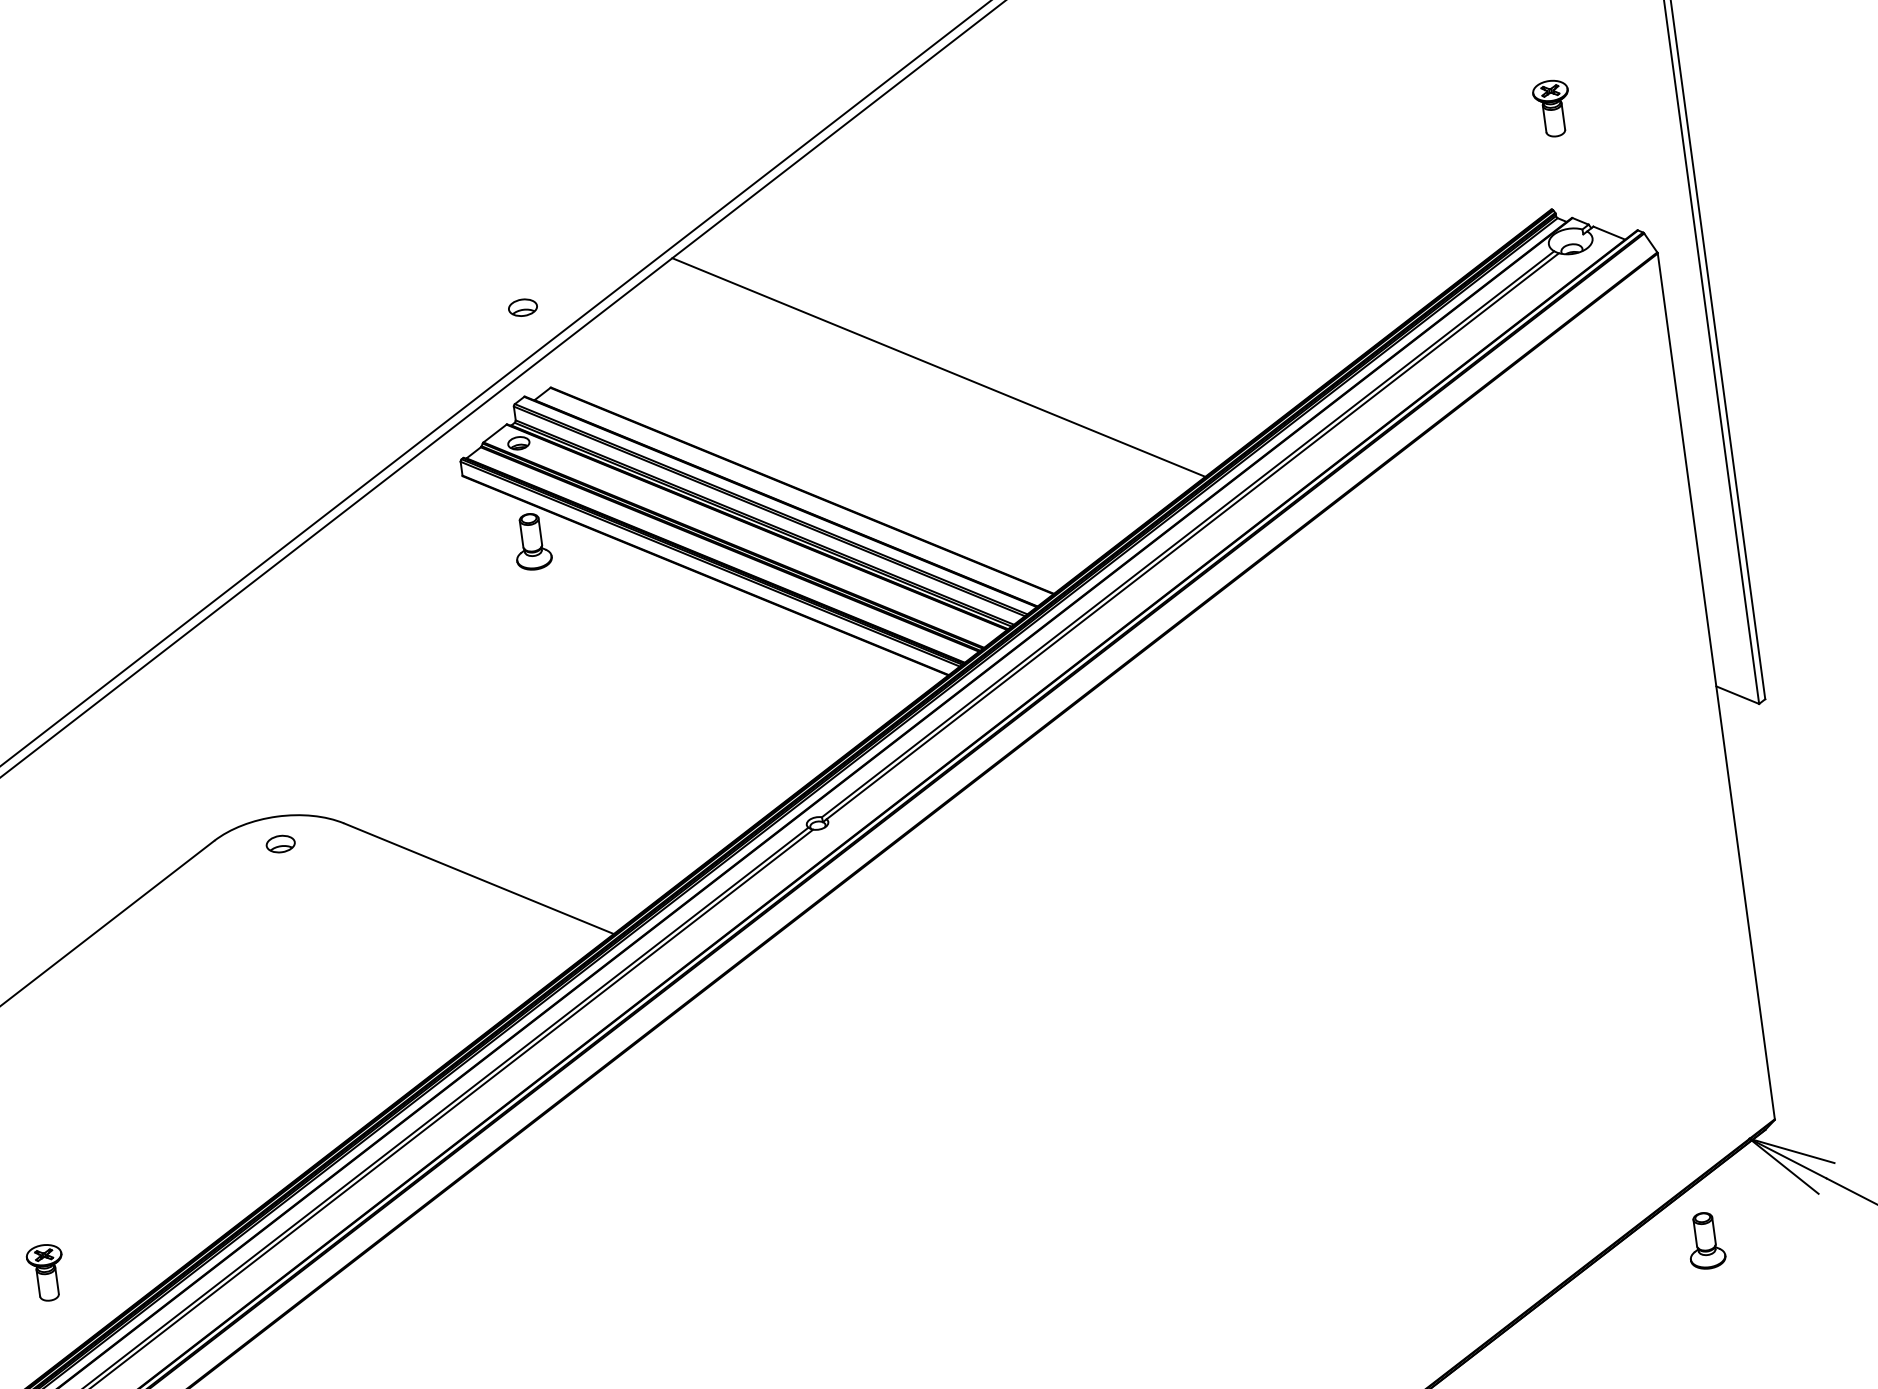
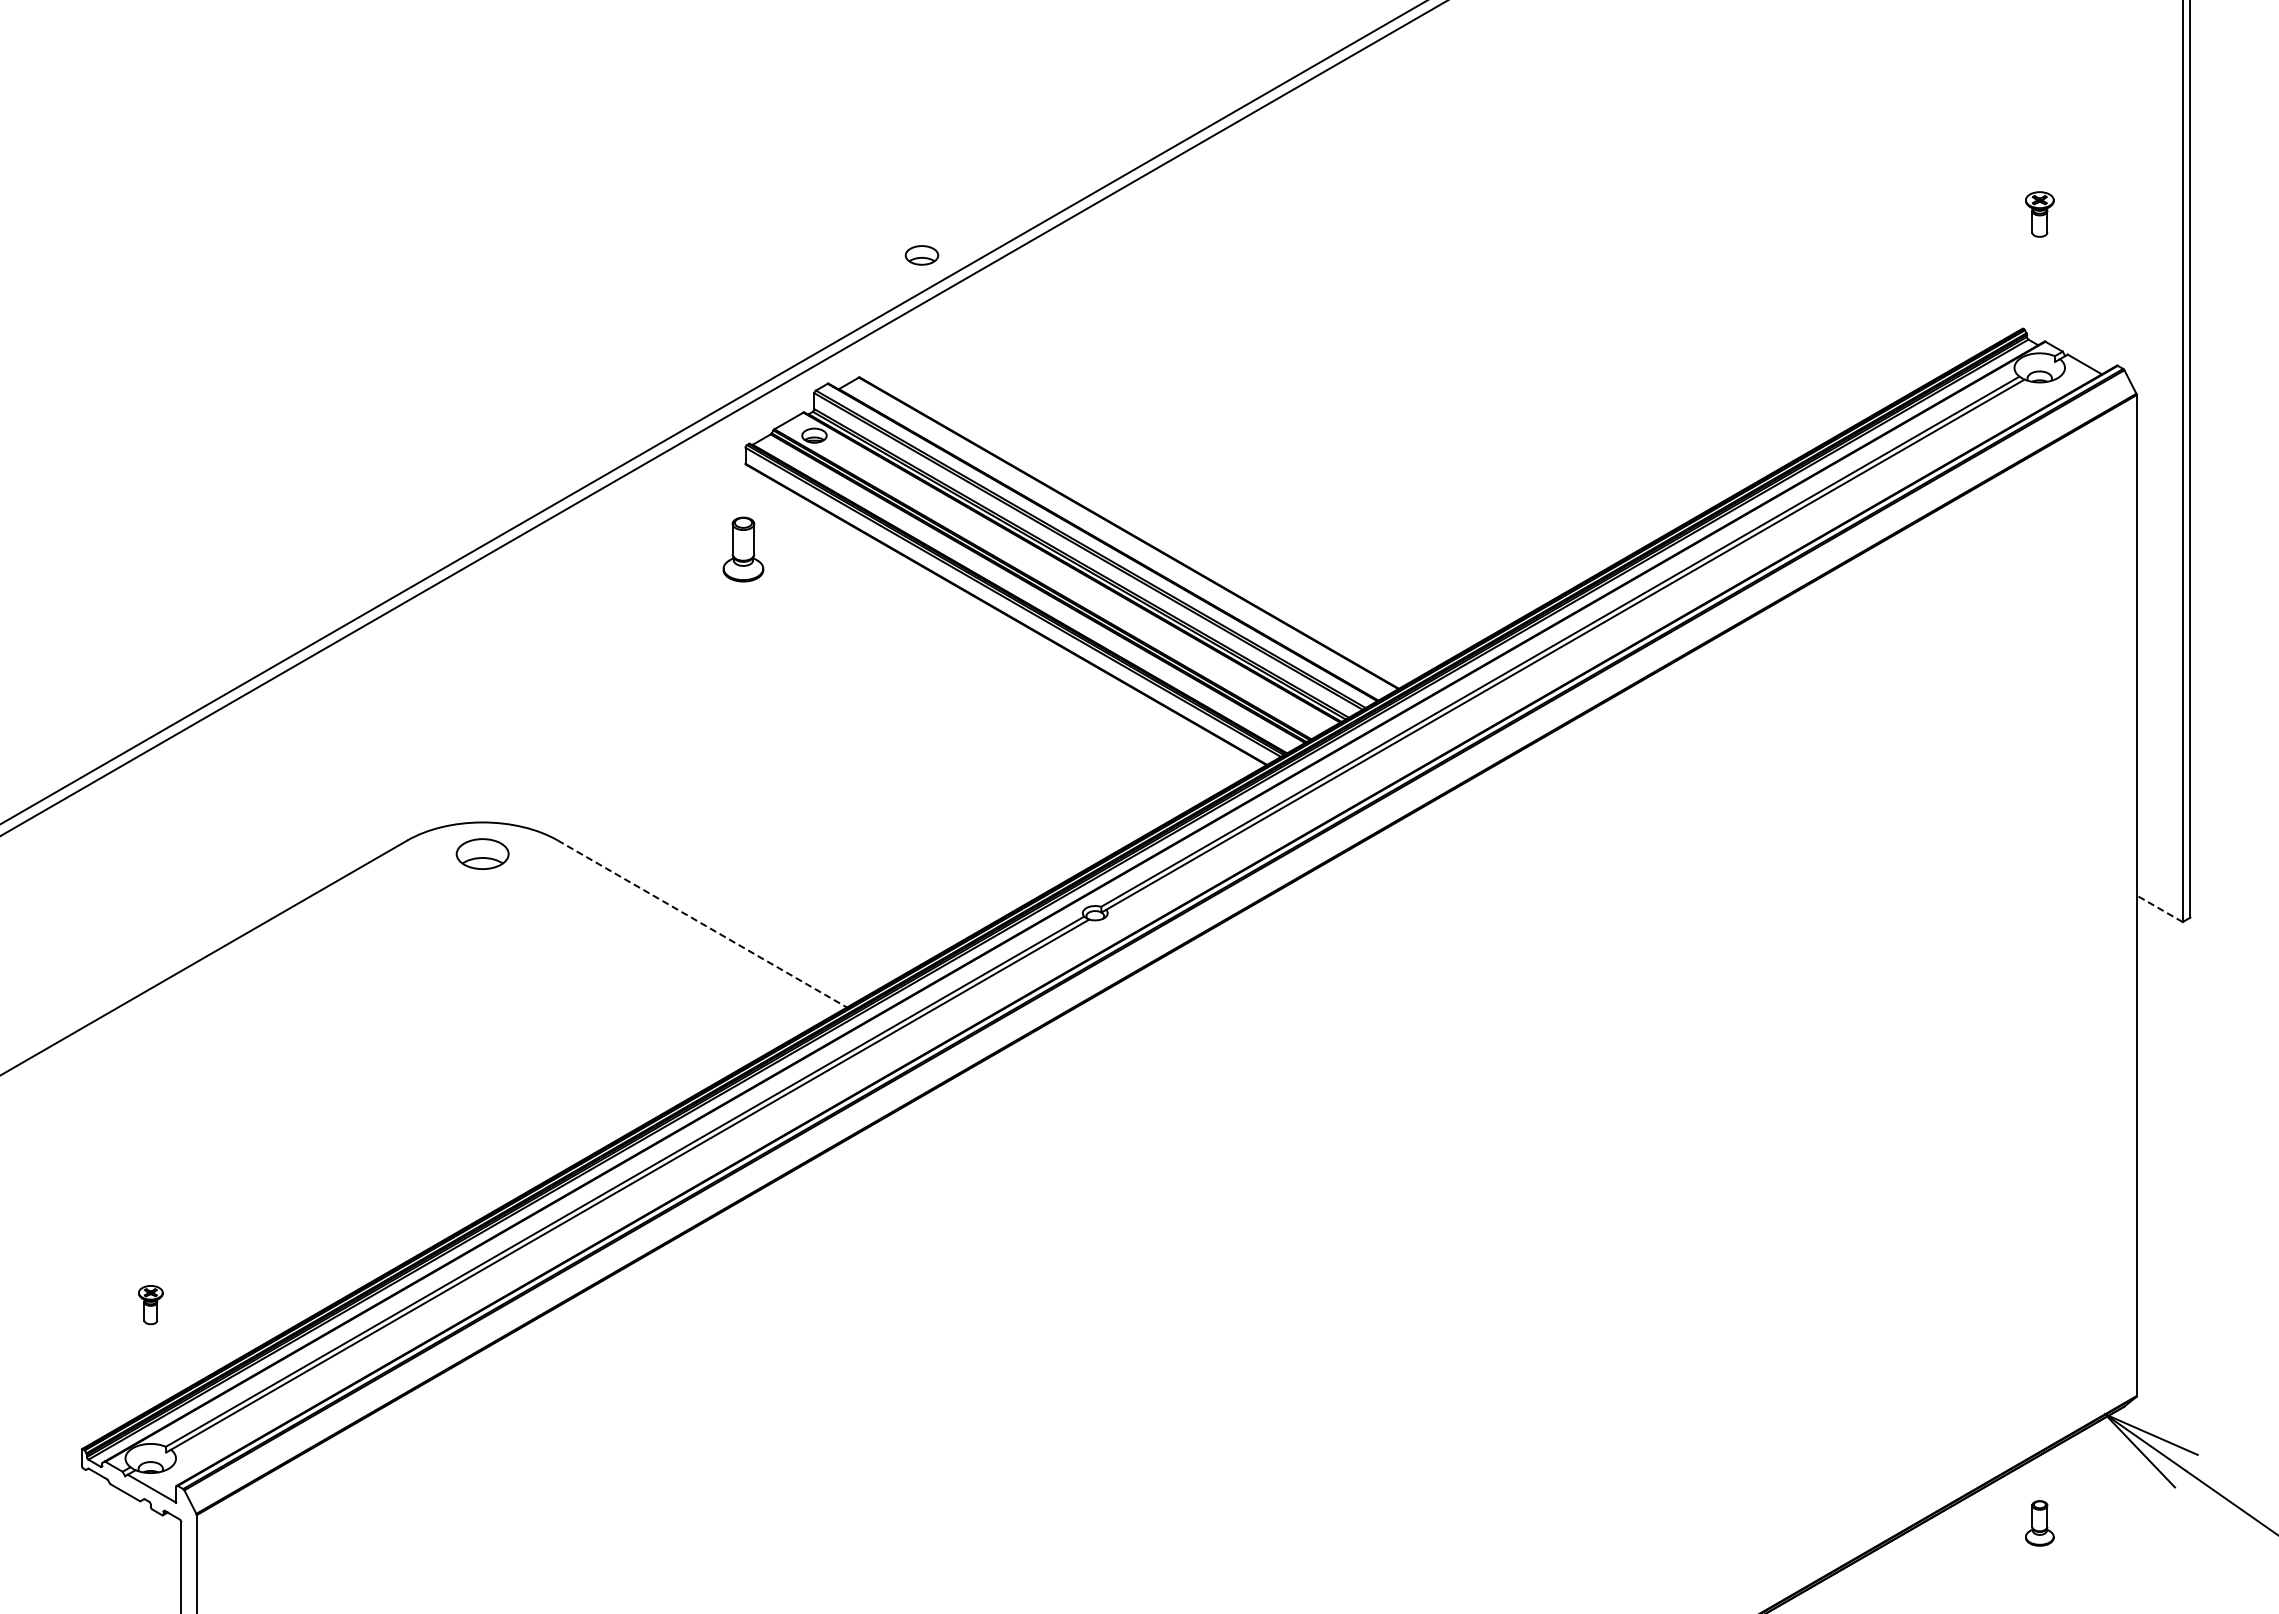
part: (1552, 108) -> (2039, 214), size x0.7
part: (522, 307) -> (921, 255), moved
line: (938, 367) -> (1302, 414), removed
part: (532, 541) -> (743, 549), moved
line: (1737, 694) -> (2159, 908), solid -> dashed
part: (280, 844) -> (482, 854), size x1.6
line: (479, 879) -> (702, 924), solid -> dashed
part: (1705, 1240) -> (2039, 1523), size x0.7
part: (46, 1272) -> (150, 1304), size x0.6

